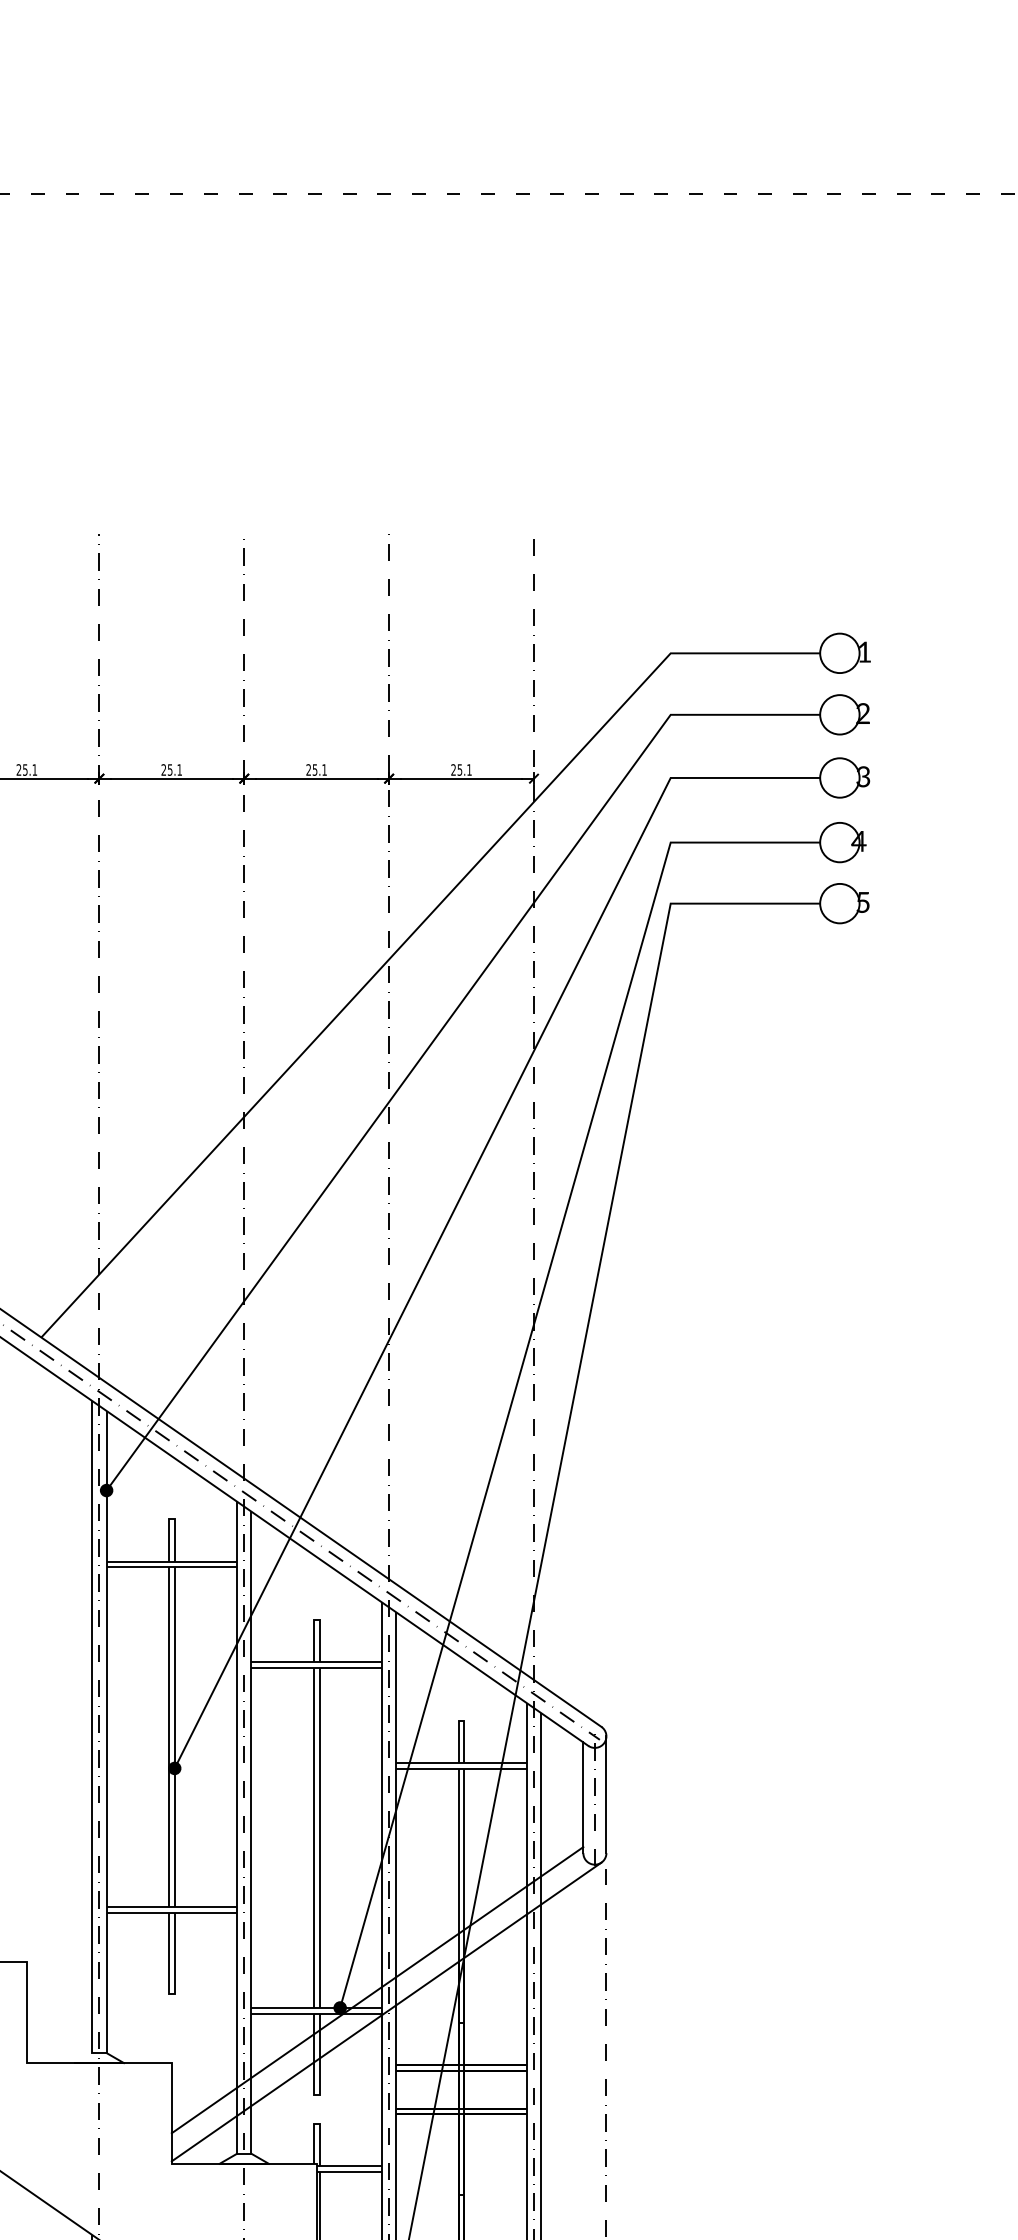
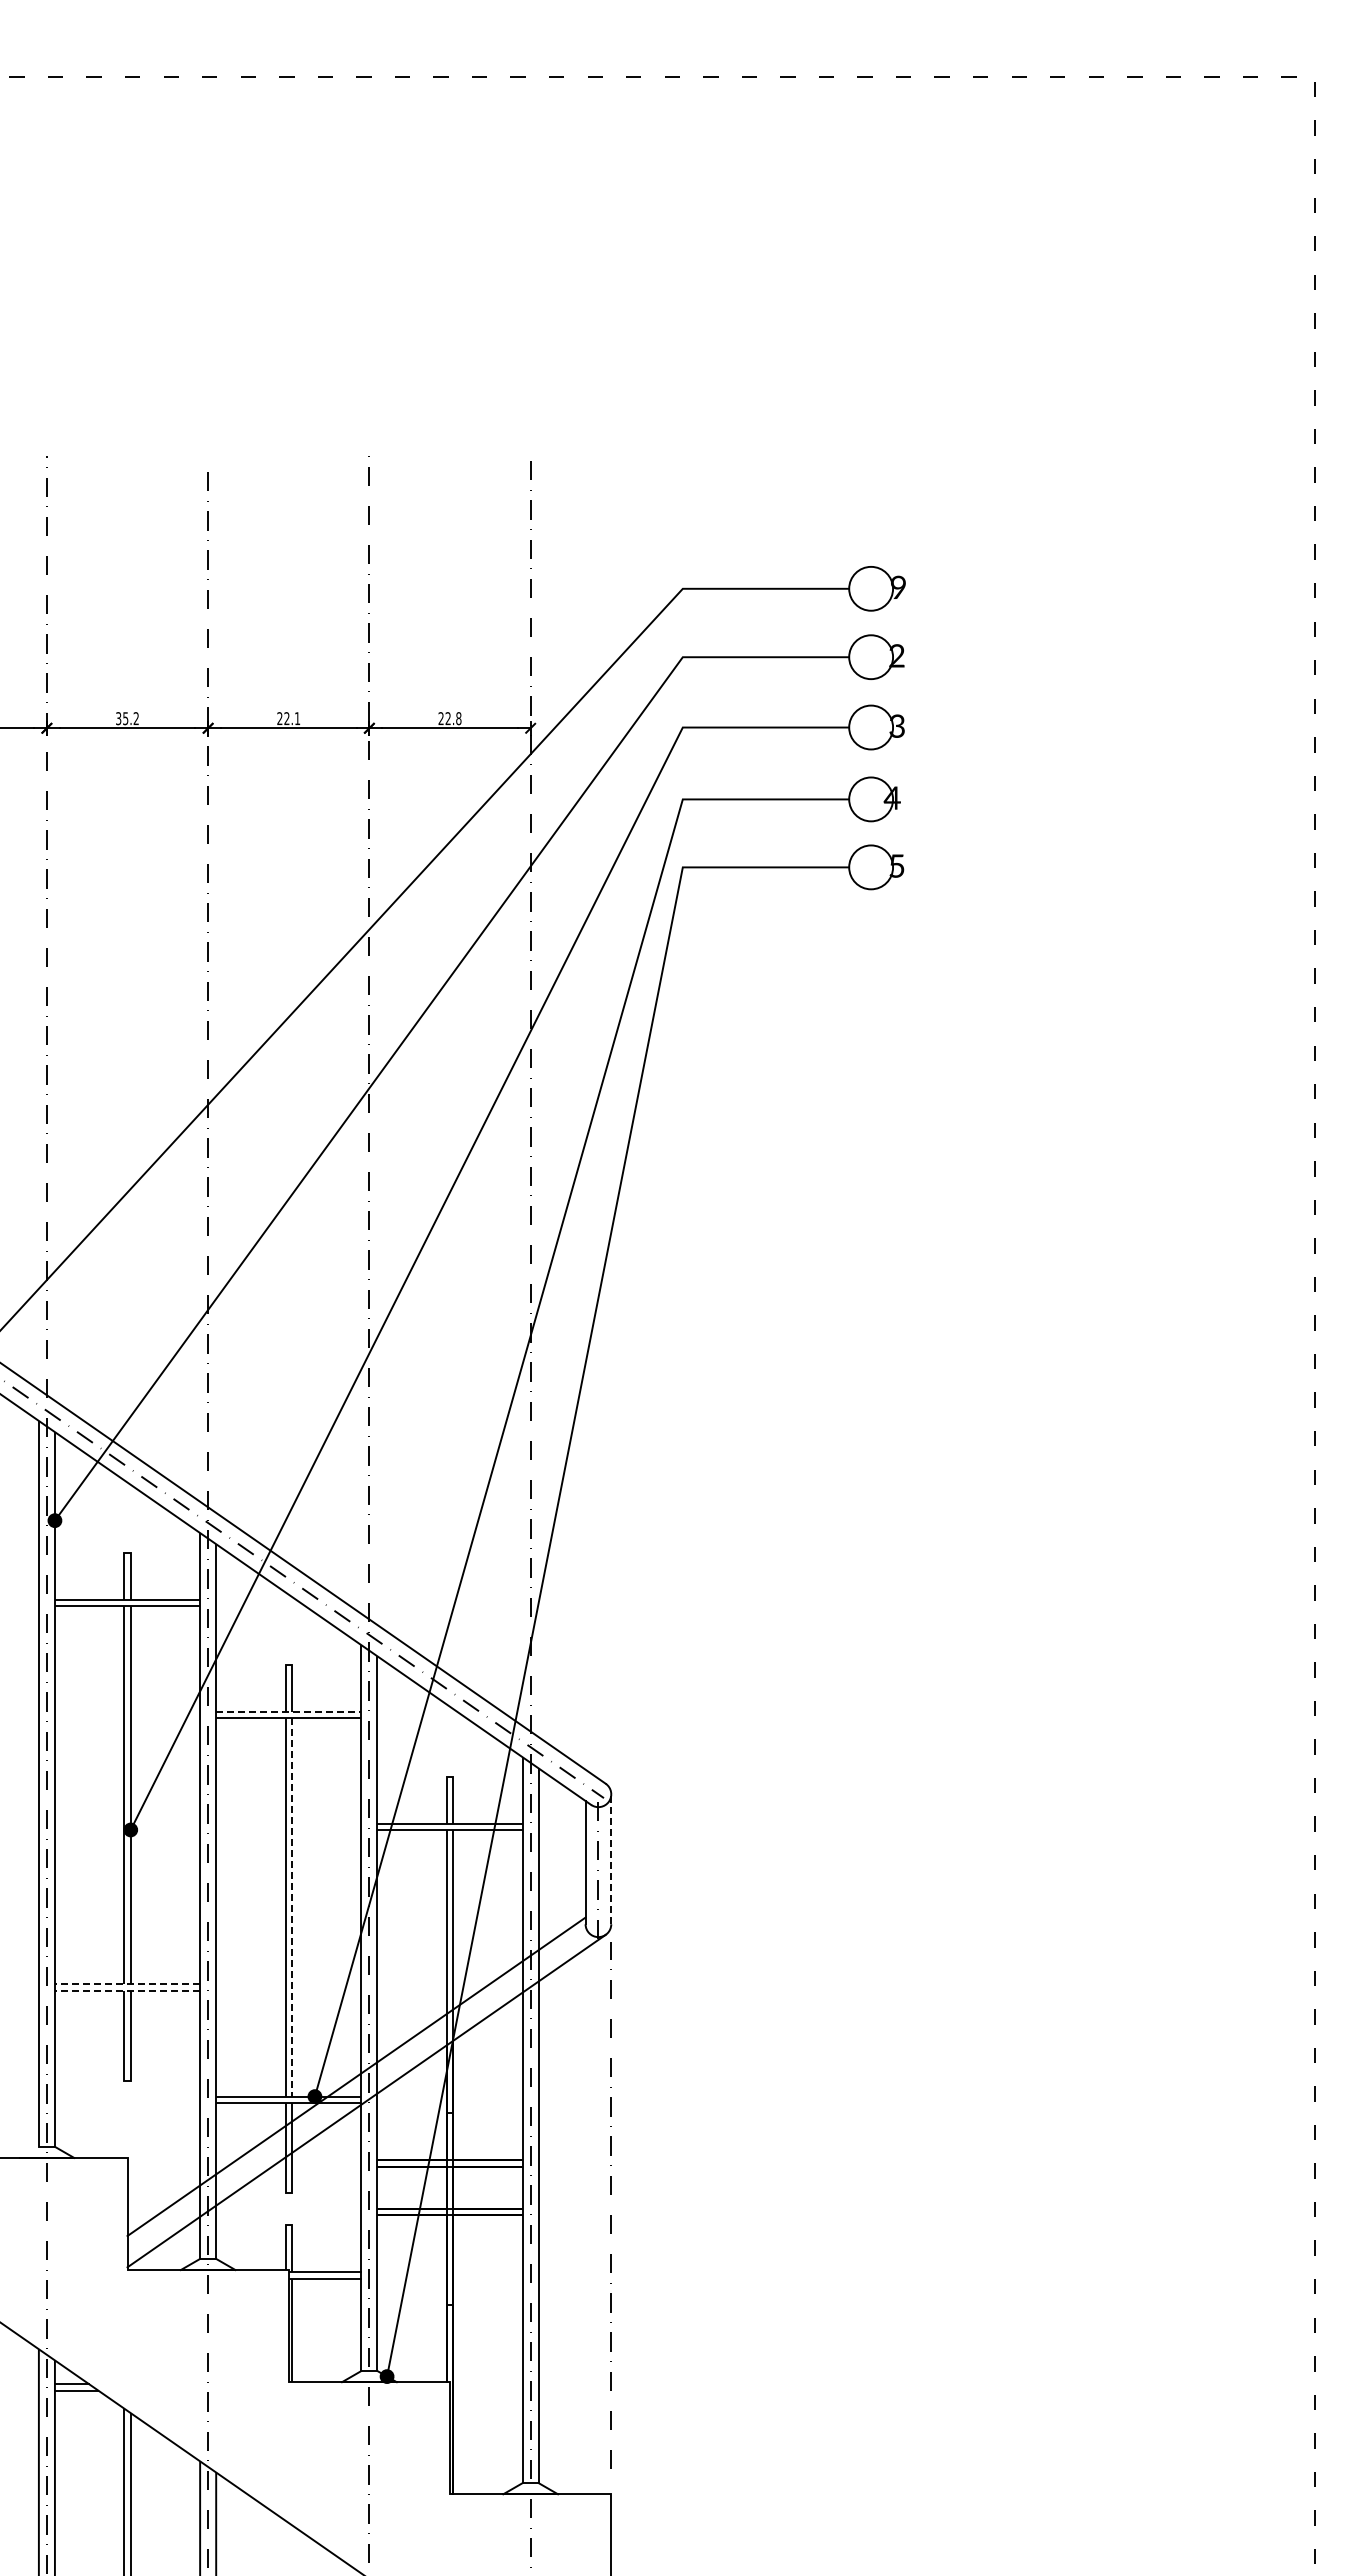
text: (864, 651) -> (898, 586), 1 -> 9
text: (171, 769) -> (127, 718), 25.1 -> 35.2
text: (314, 769) -> (286, 718), 25.1 -> 22.1
text: (464, 769) -> (453, 718), 25.1 -> 22.8
line: (316, 1661) -> (288, 1711), solid -> dashed
line: (606, 1794) -> (611, 1859), solid -> dashed
line: (320, 1838) -> (292, 1907), solid -> dashed
line: (171, 1907) -> (127, 1984), solid -> dashed
line: (171, 1912) -> (127, 1990), solid -> dashed

